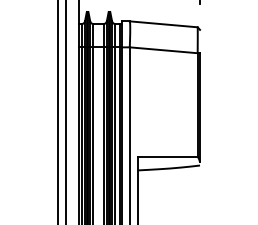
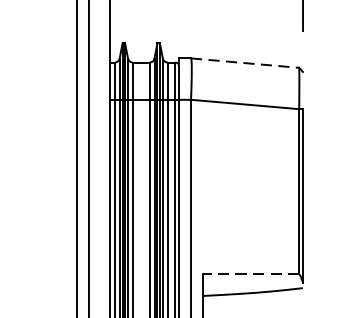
line: (164, 24) -> (246, 63), solid -> dashed
line: (167, 156) -> (251, 273), solid -> dashed

